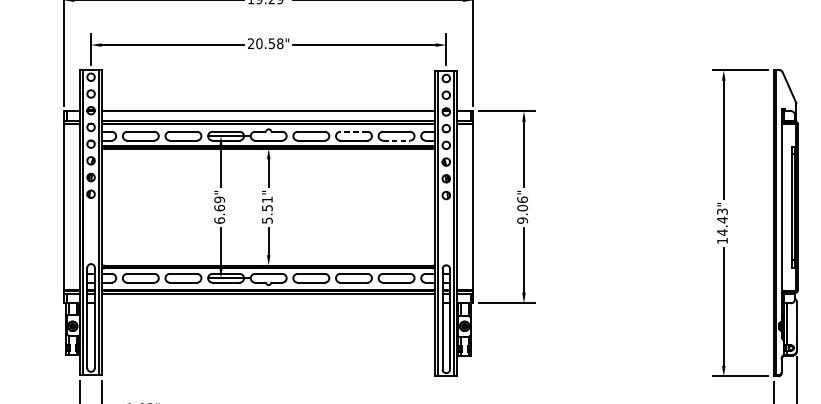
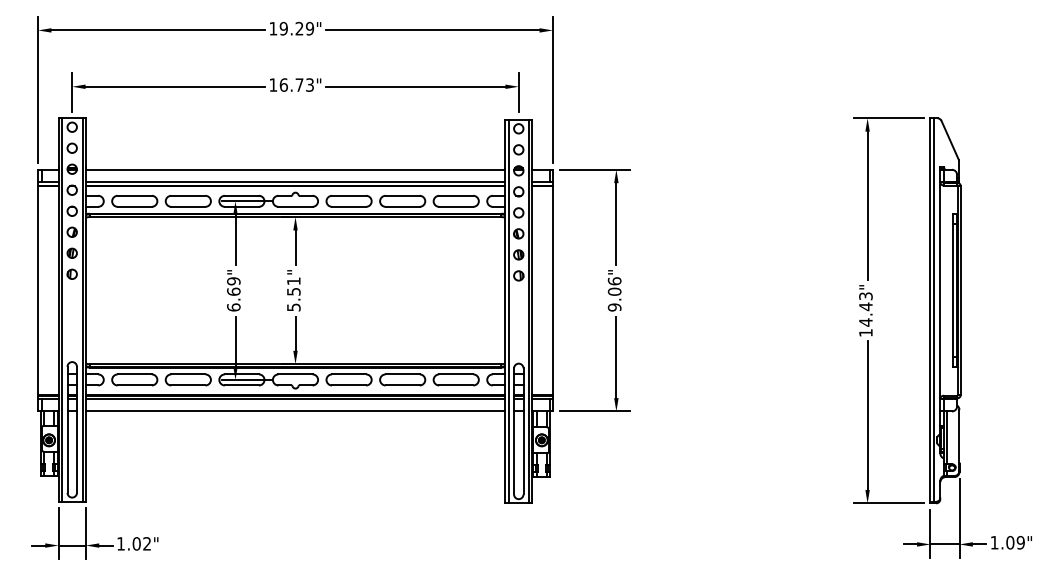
text: (265, 43) -> (291, 84), 20.58" -> 16.73"
line: (353, 131) -> (402, 195), dashed -> solid
line: (396, 140) -> (456, 206), dashed -> solid
line: (268, 303) -> (295, 411), added

